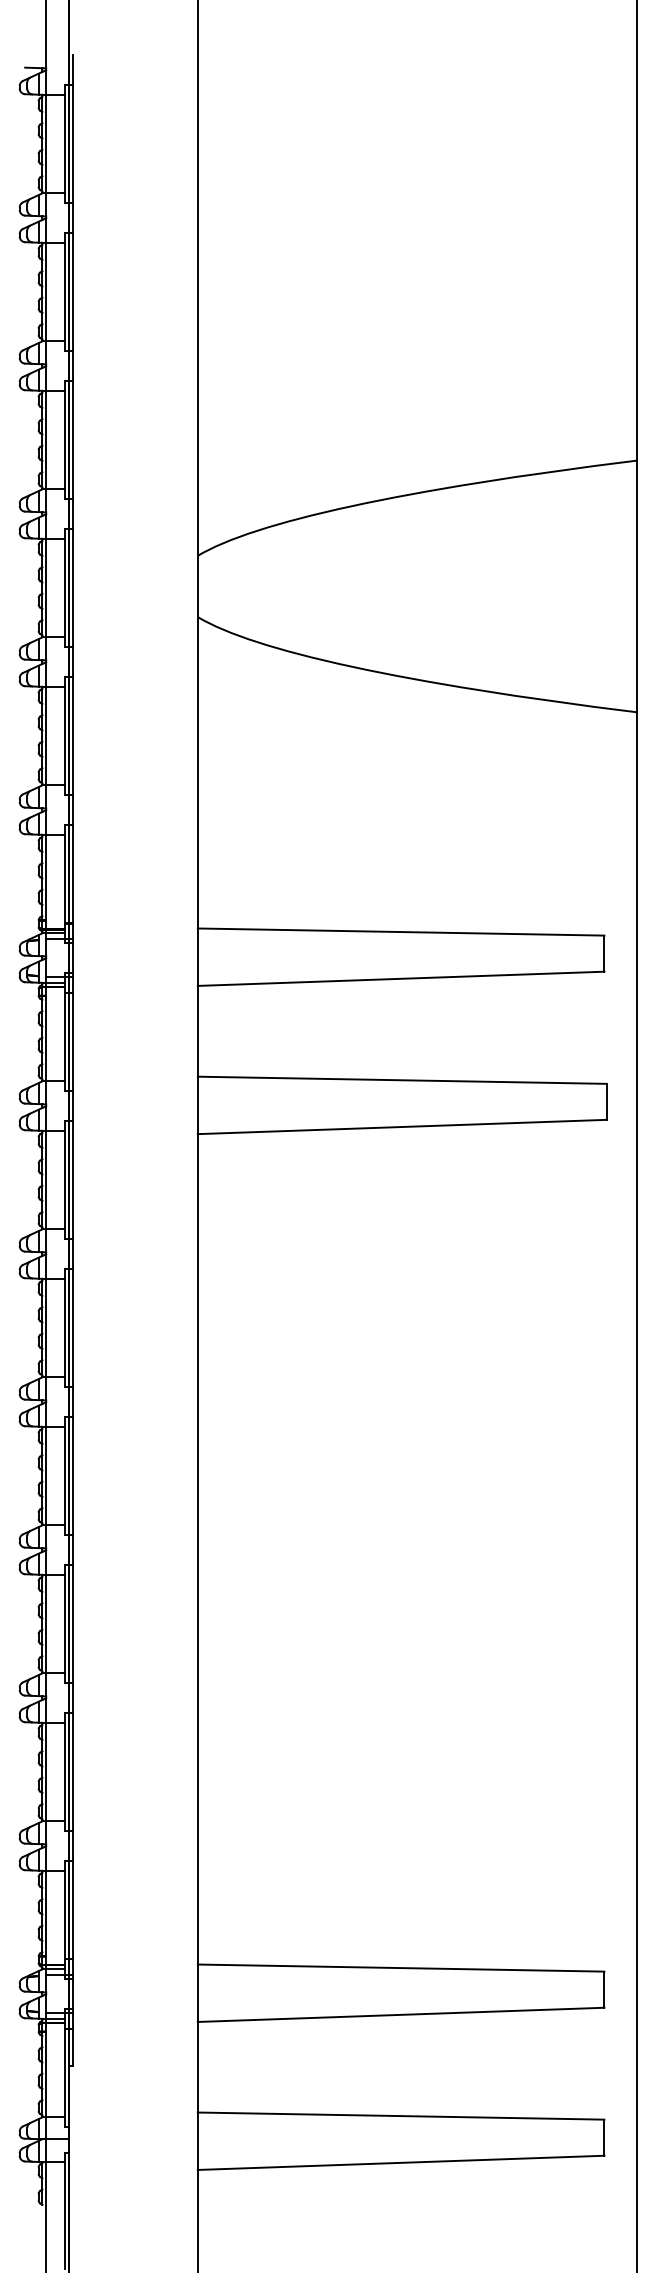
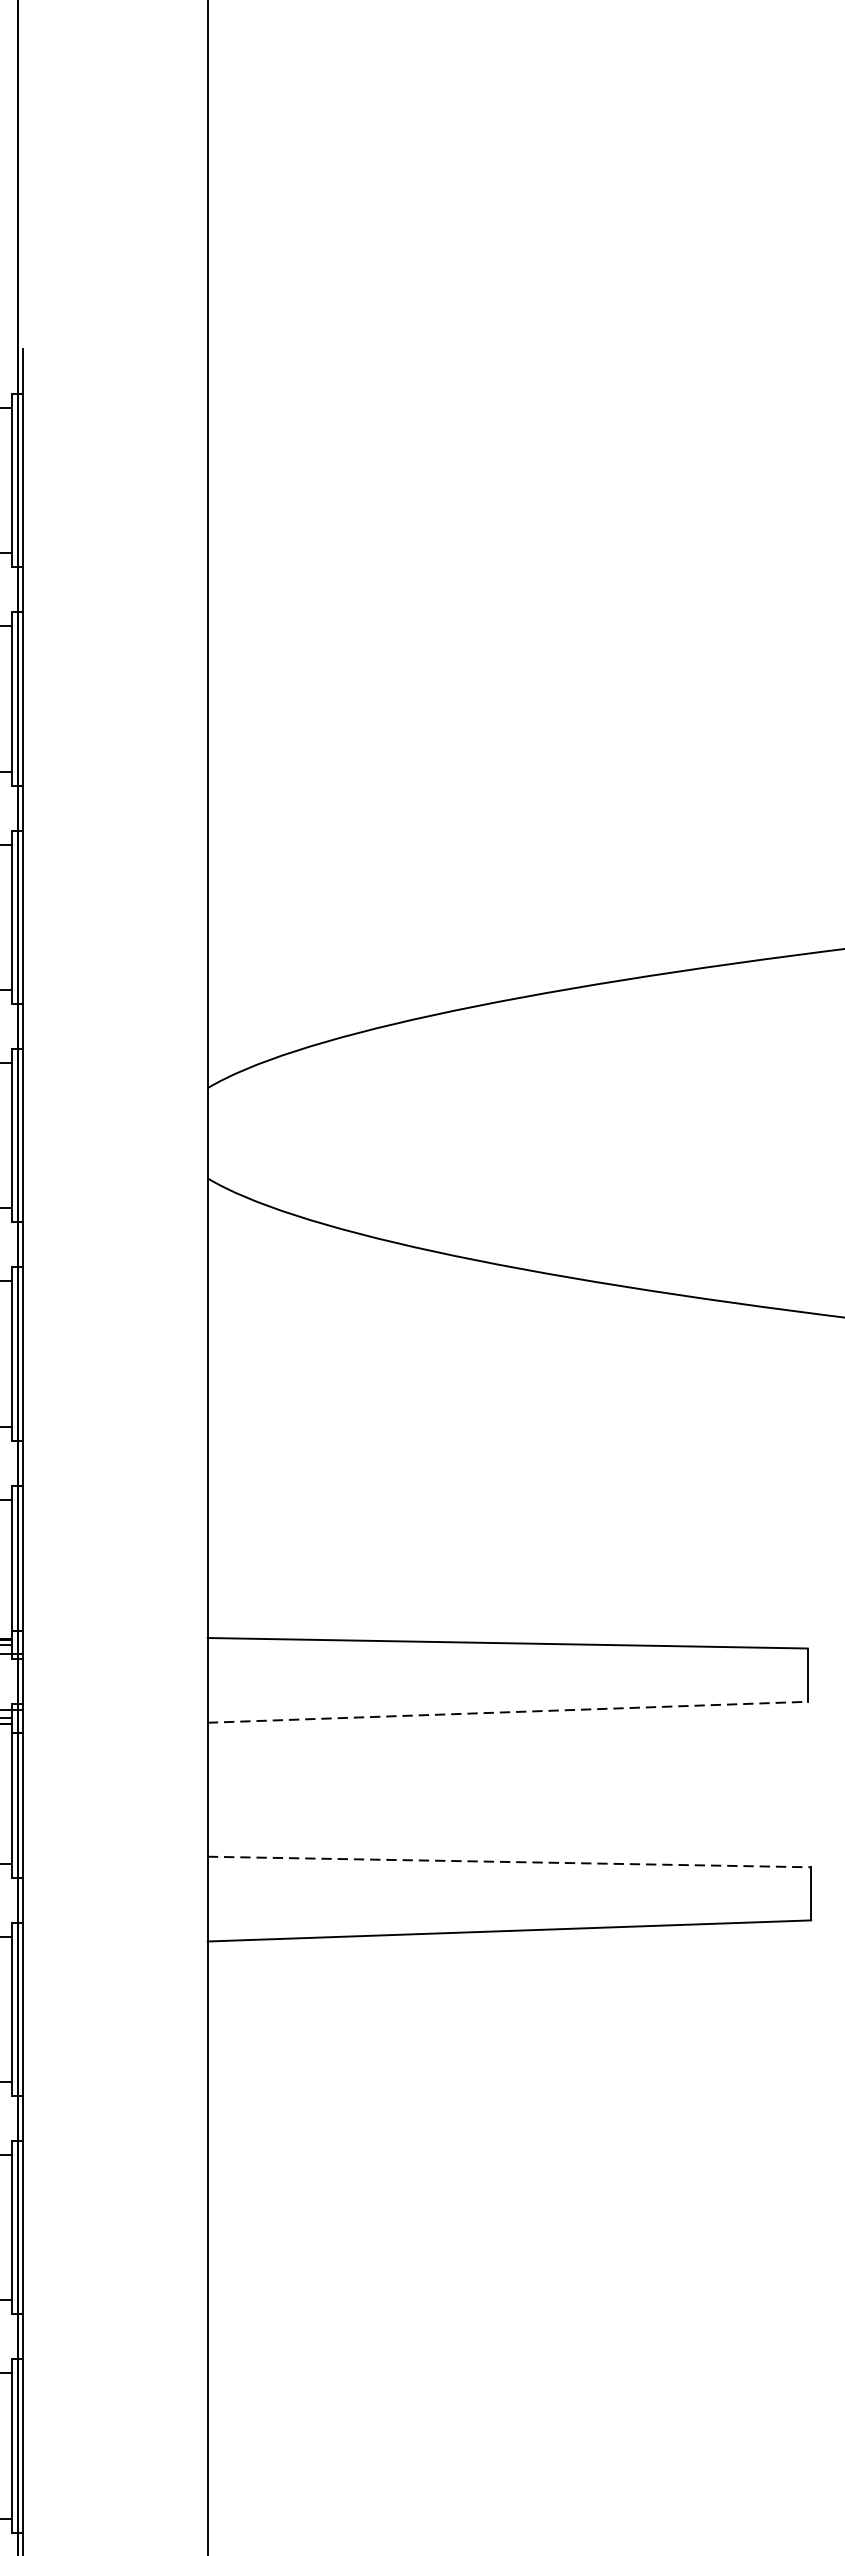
line: (401, 978) -> (508, 1711), solid -> dashed
line: (402, 1080) -> (509, 1862), solid -> dashed

